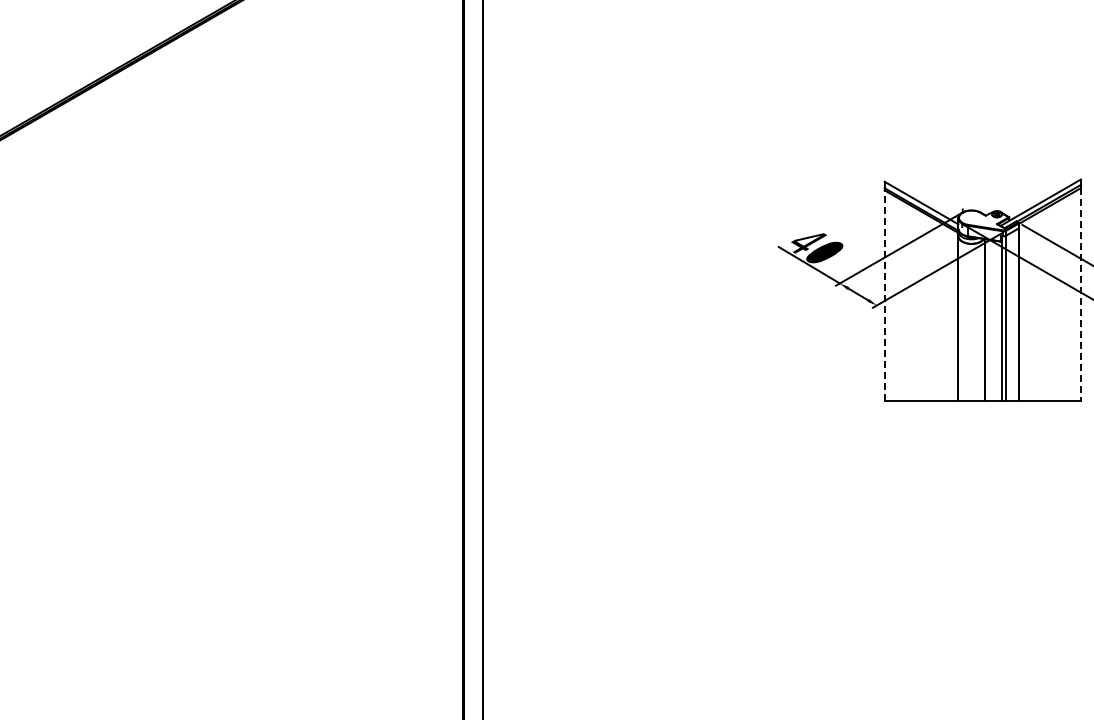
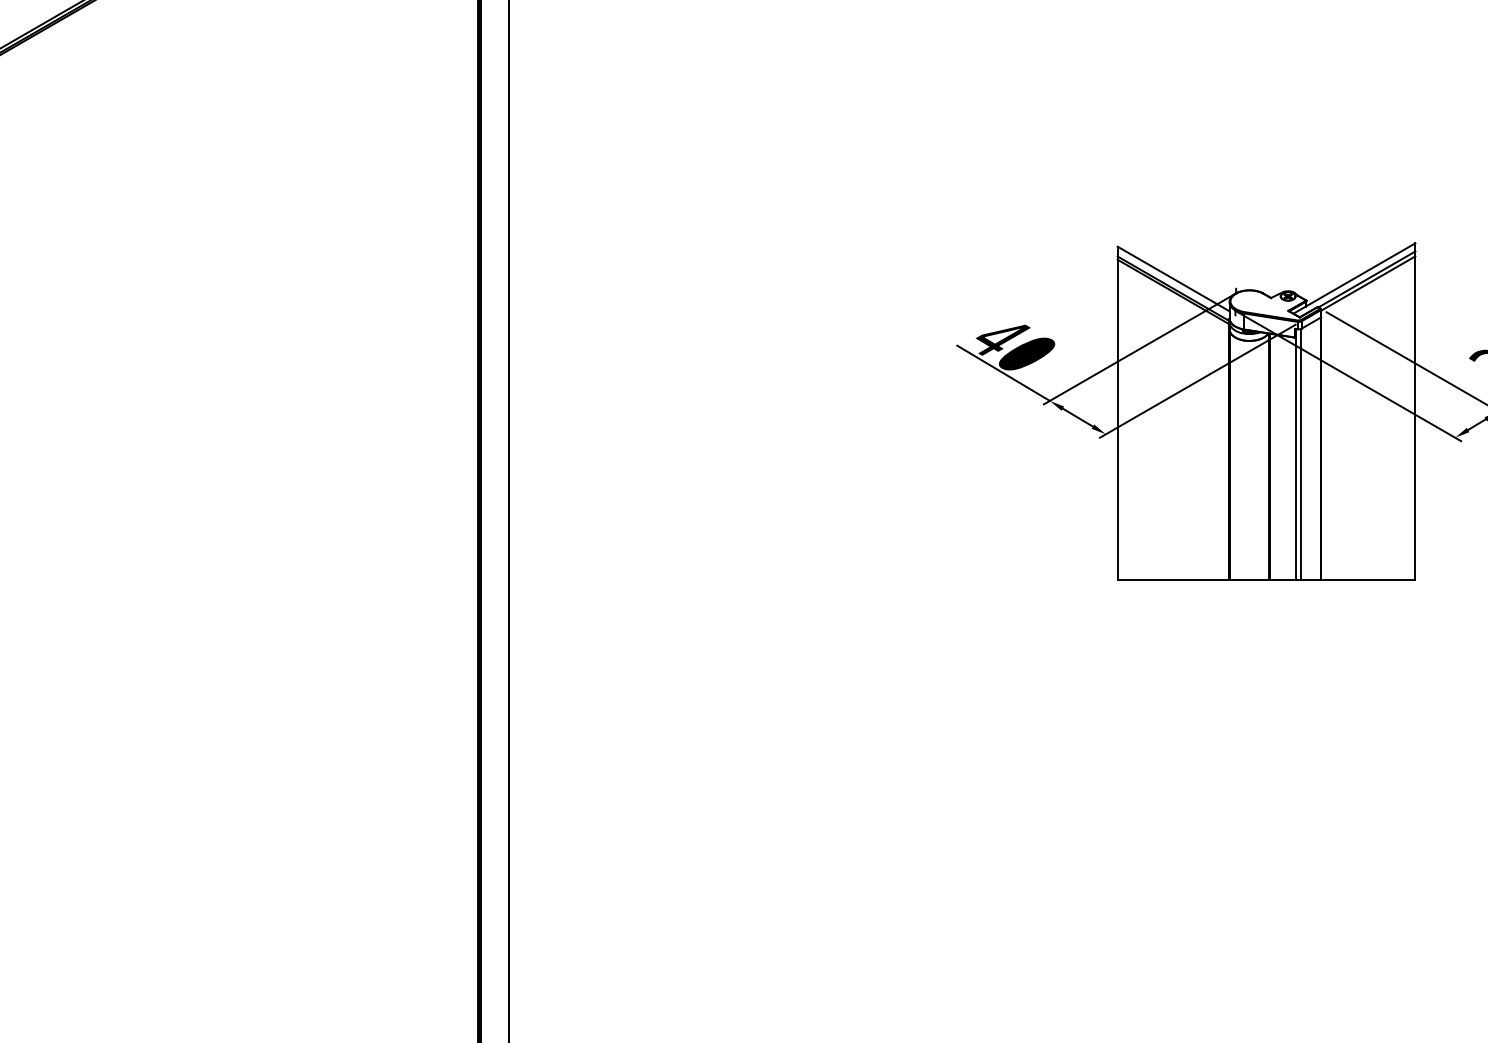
line: (1080, 294) -> (1414, 417), dashed -> solid
line: (884, 295) -> (1117, 419), dashed -> solid

